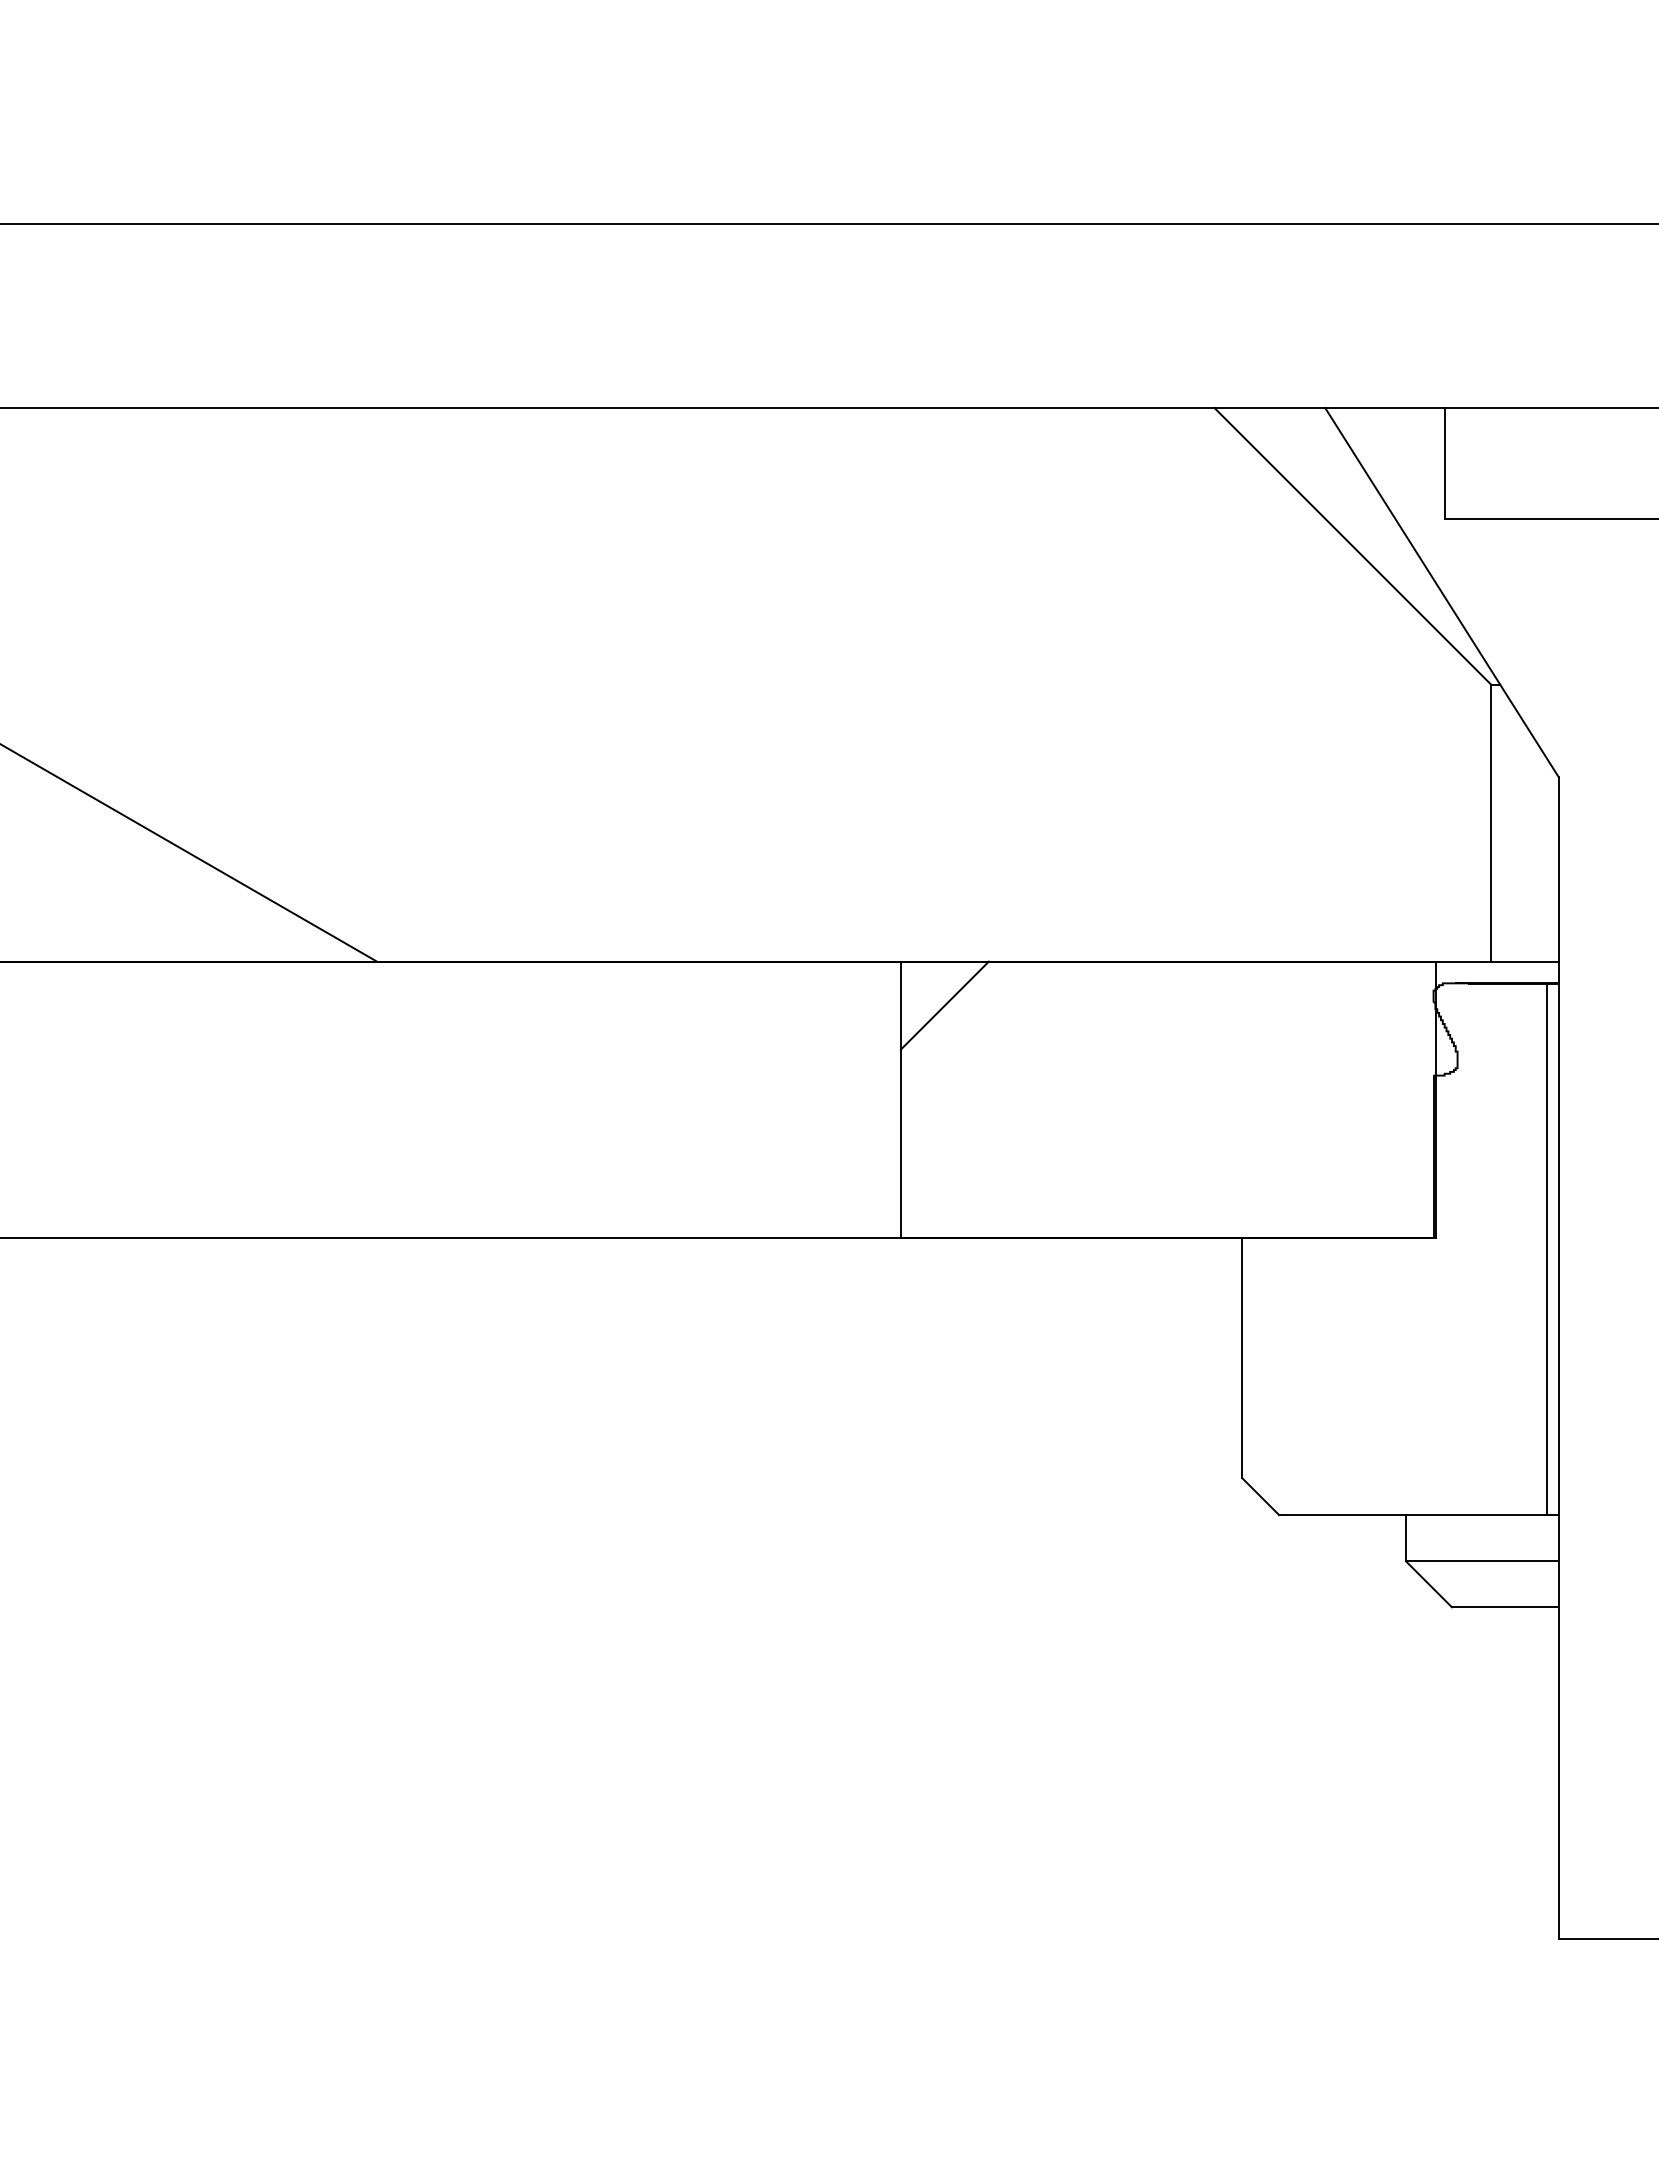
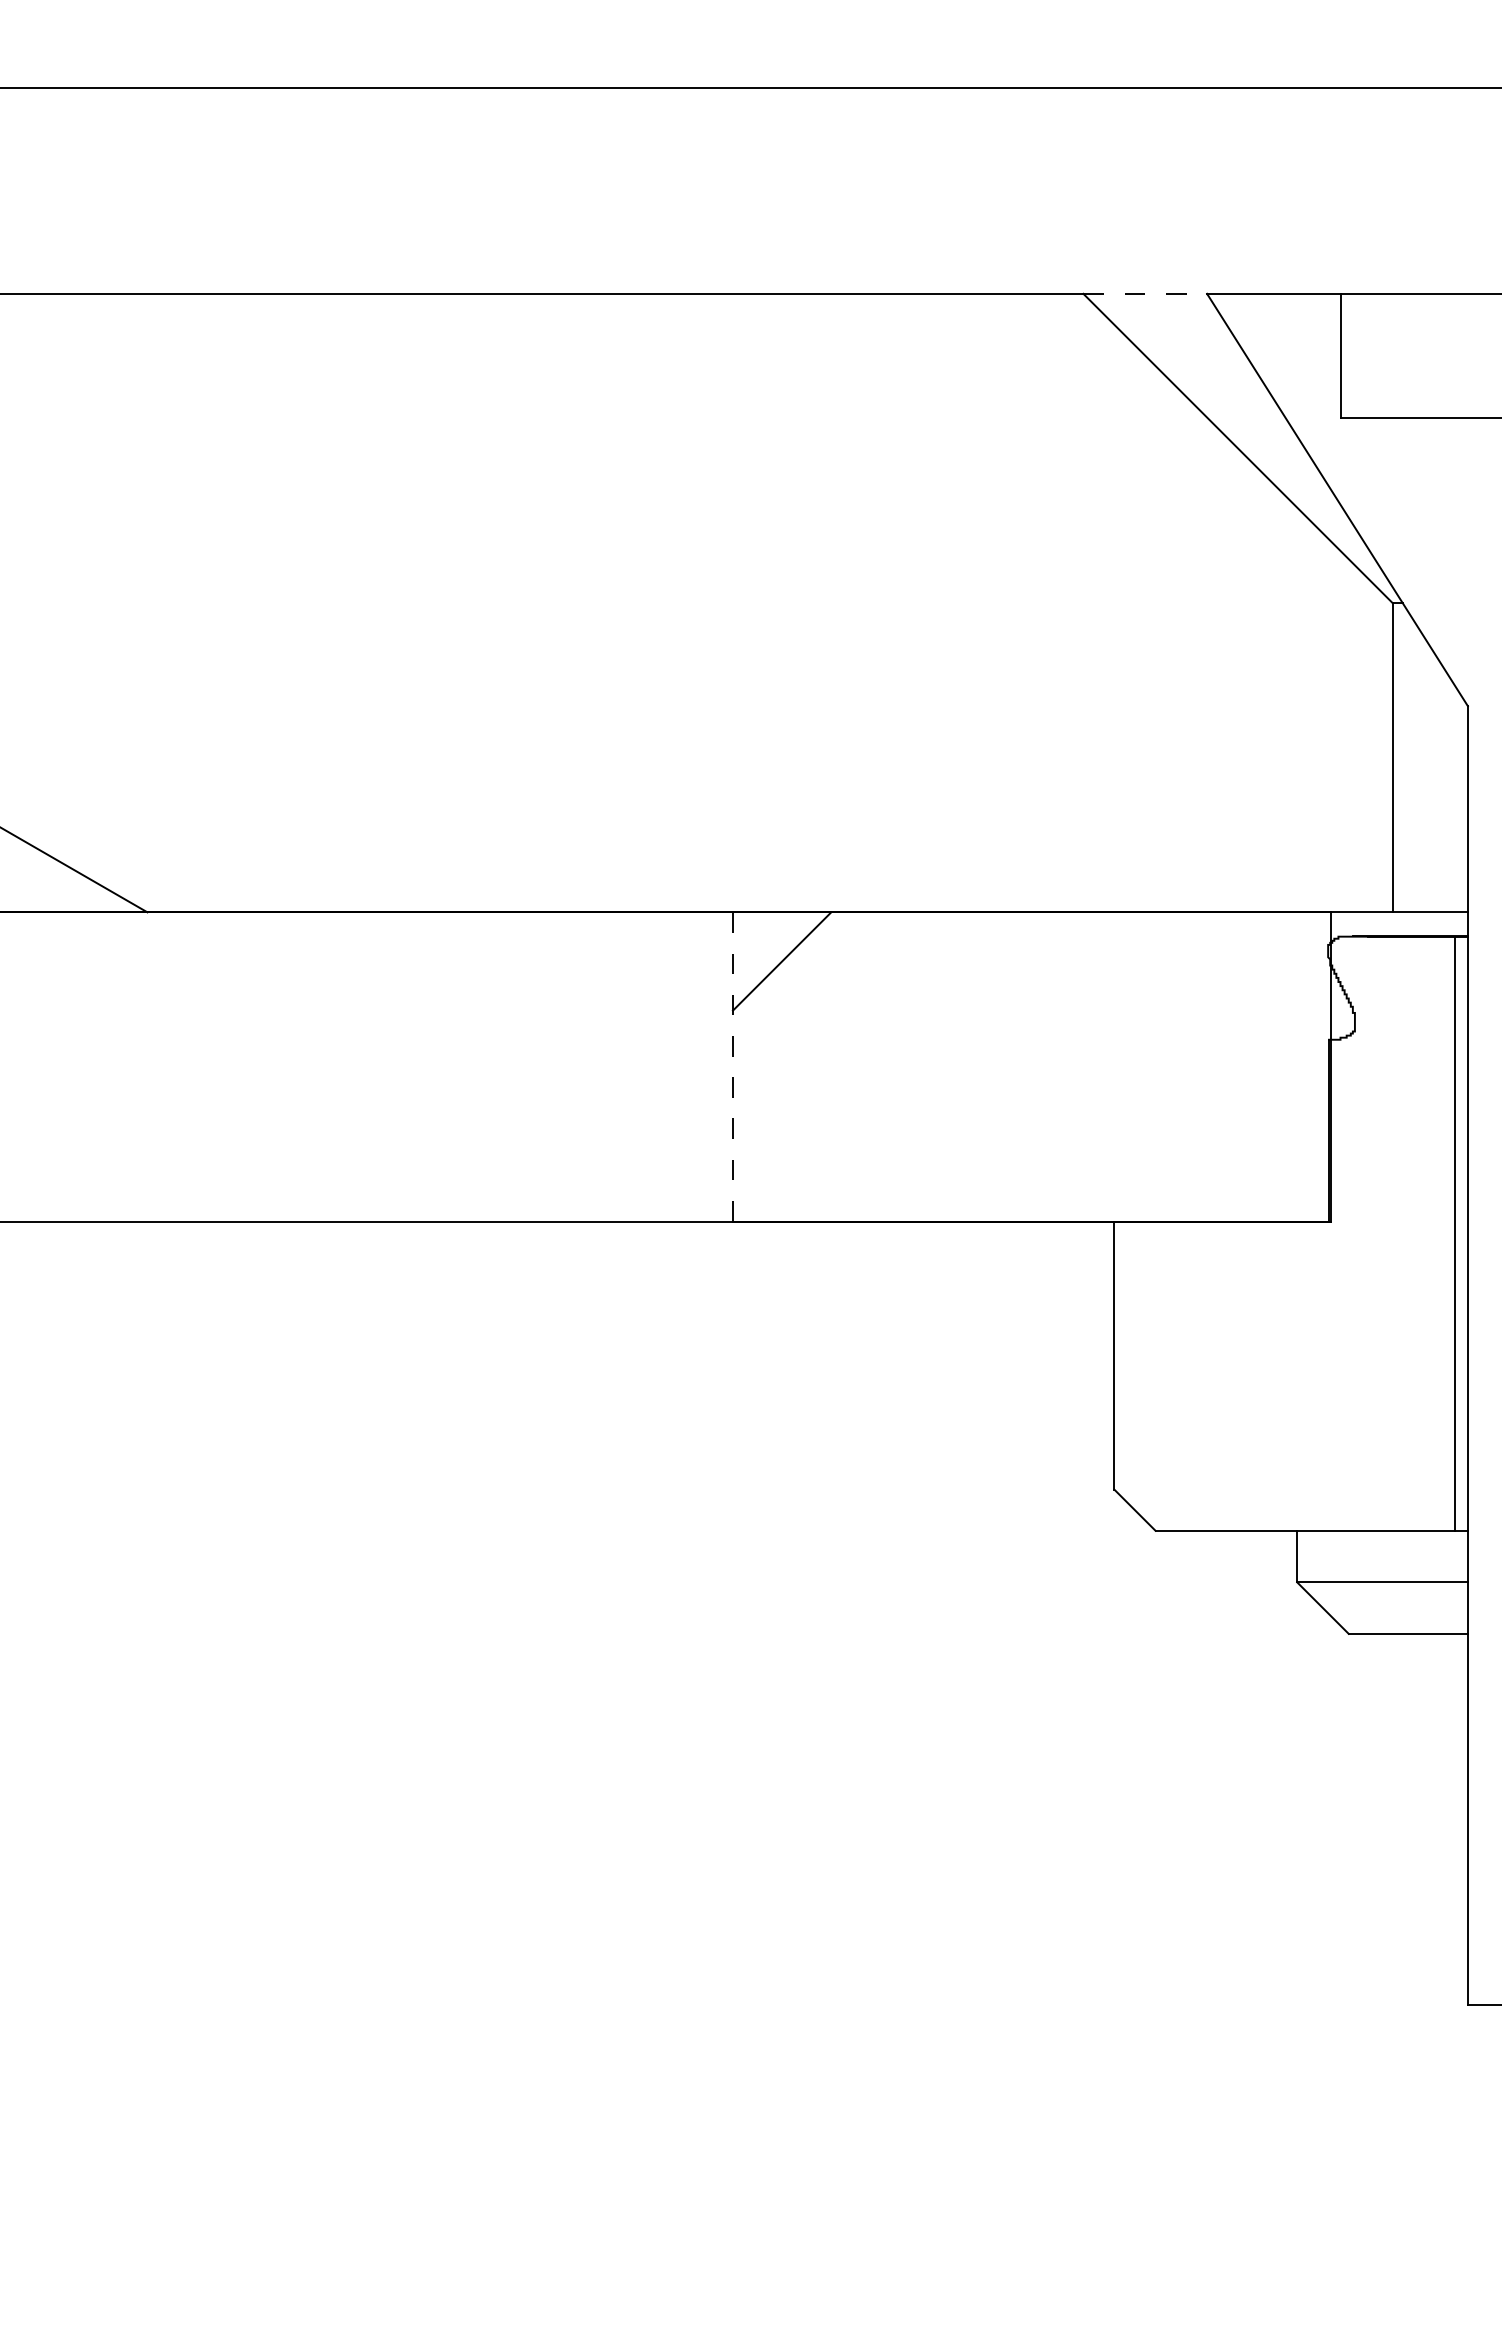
line: (1270, 408) -> (1145, 294), solid -> dashed
line: (900, 1100) -> (732, 1067), solid -> dashed

